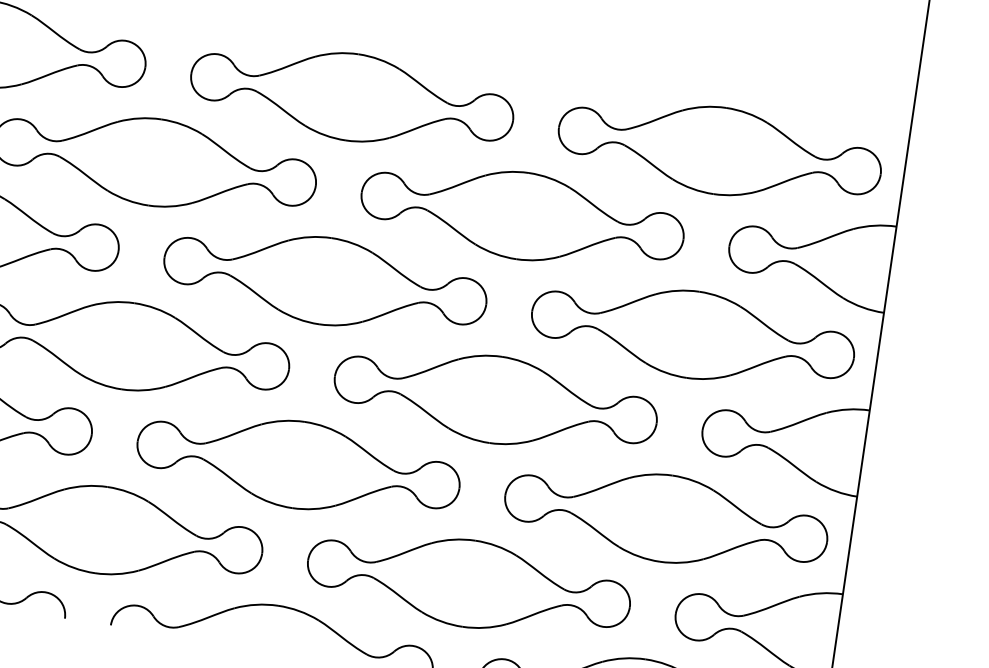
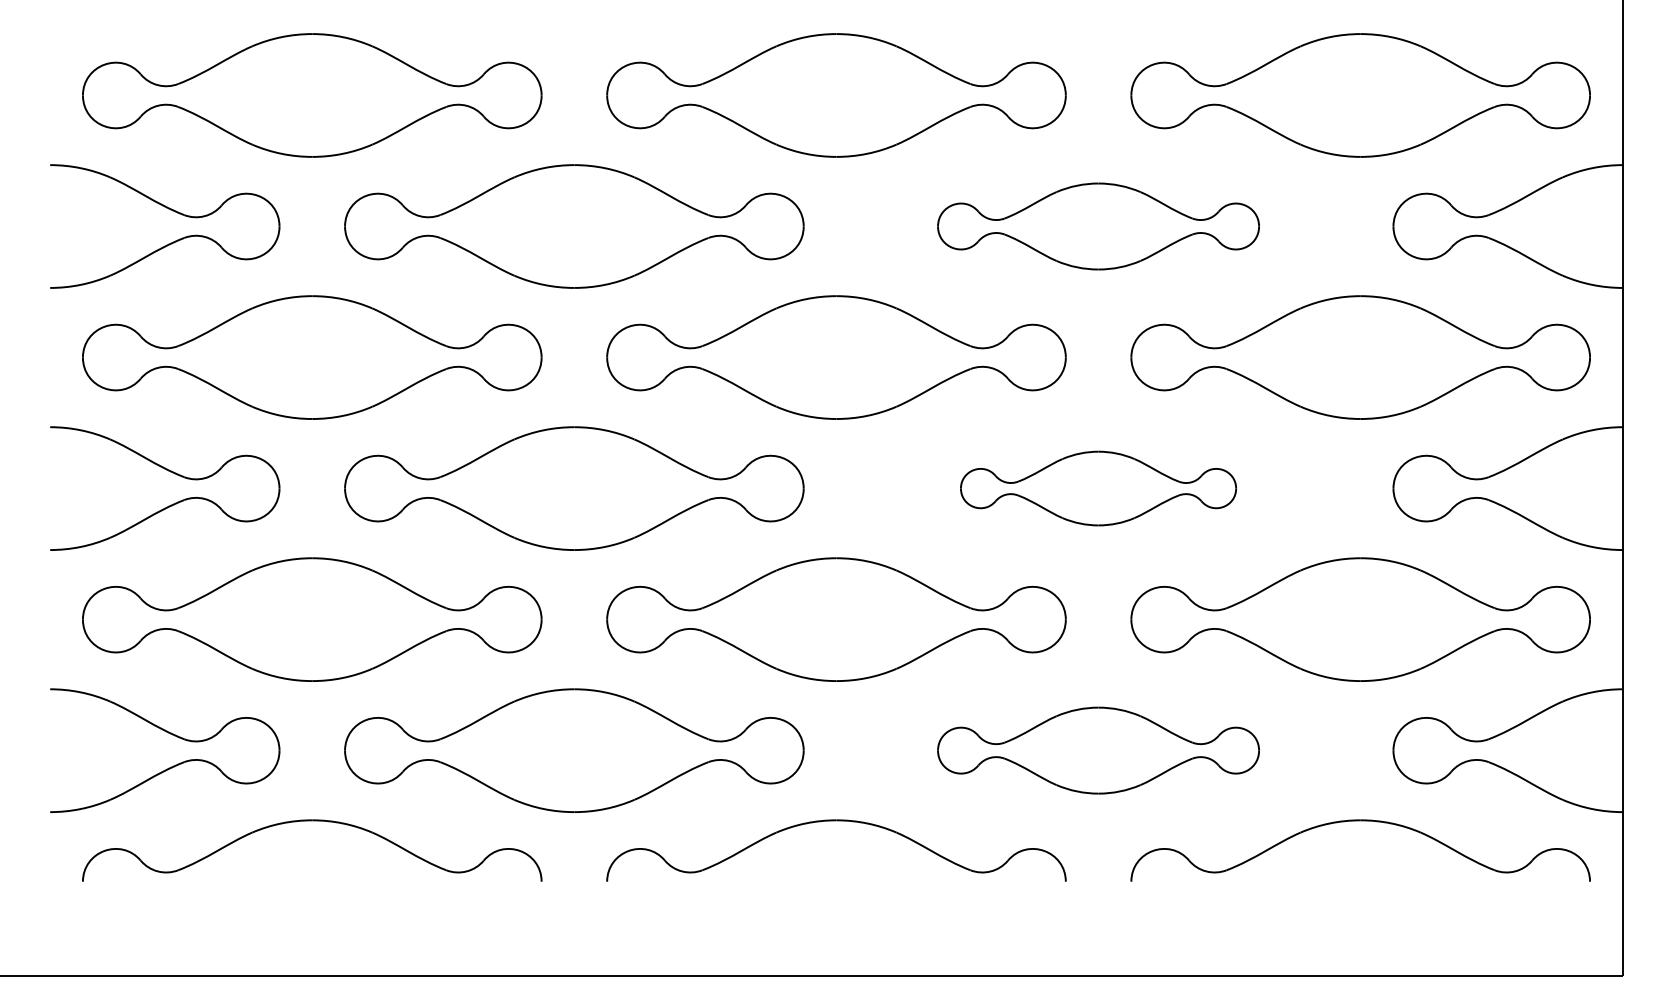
part: (522, 216) -> (1098, 226), size x0.7
part: (495, 399) -> (1098, 488), size x0.6
part: (468, 583) -> (1098, 750), size x0.7

